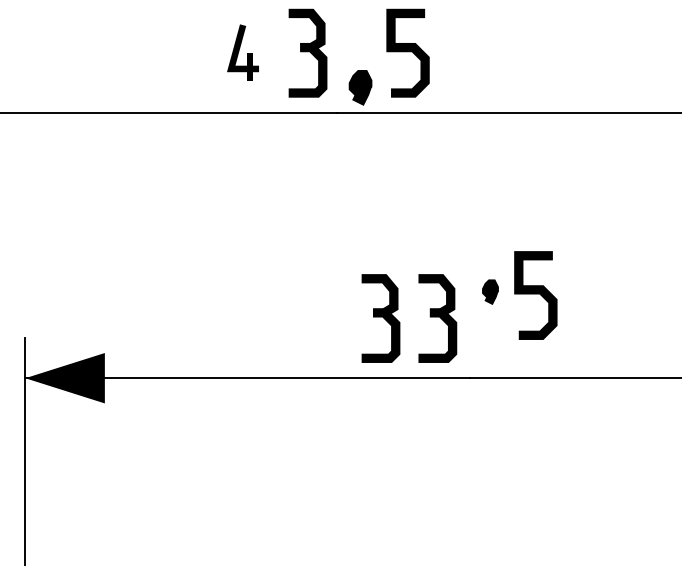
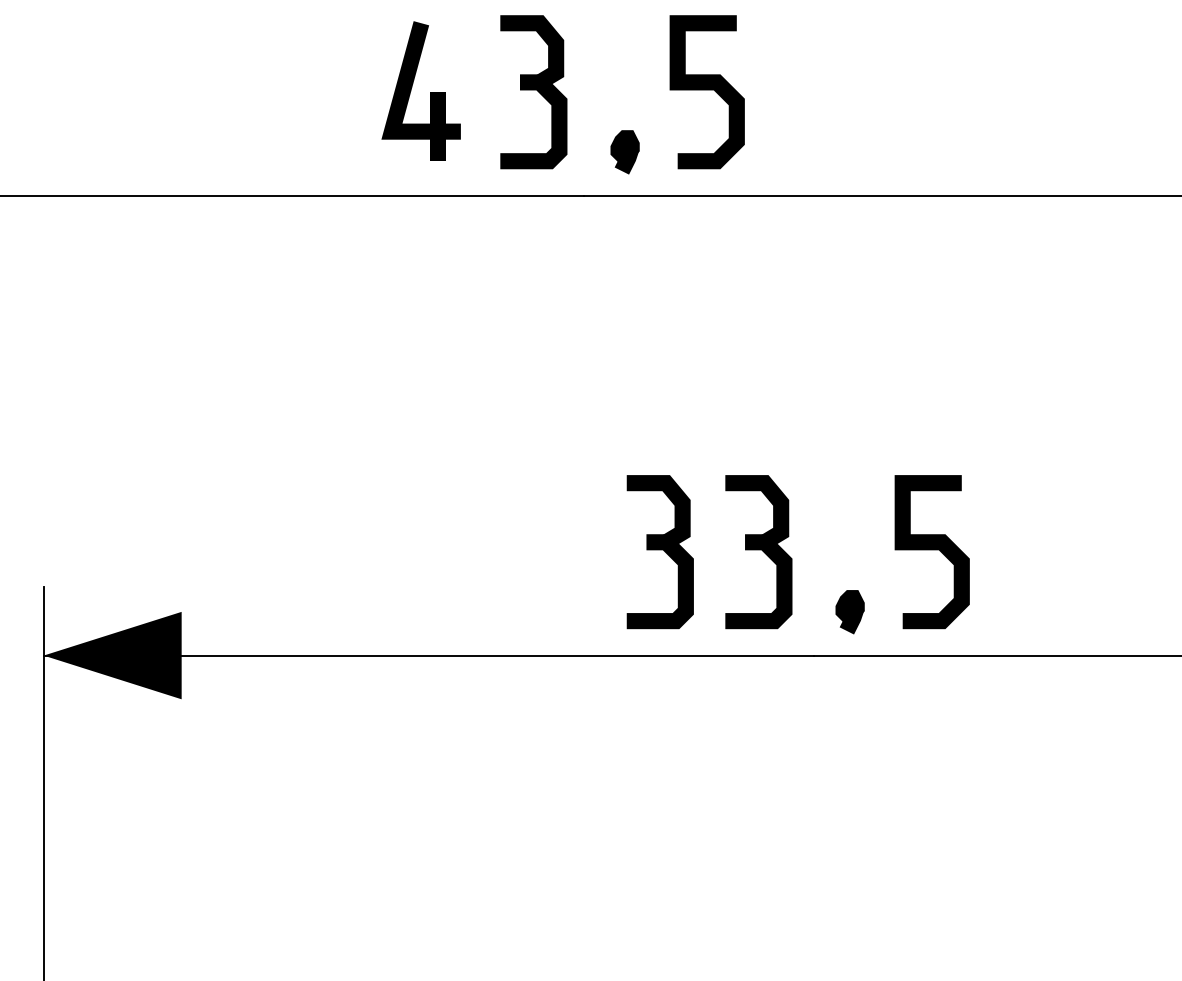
part: (242, 52) -> (420, 90), size x1.43
part: (360, 87) -> (624, 151), size x0.71
part: (490, 291) -> (850, 610), moved
curve: (535, 294) -> (931, 550), moved

